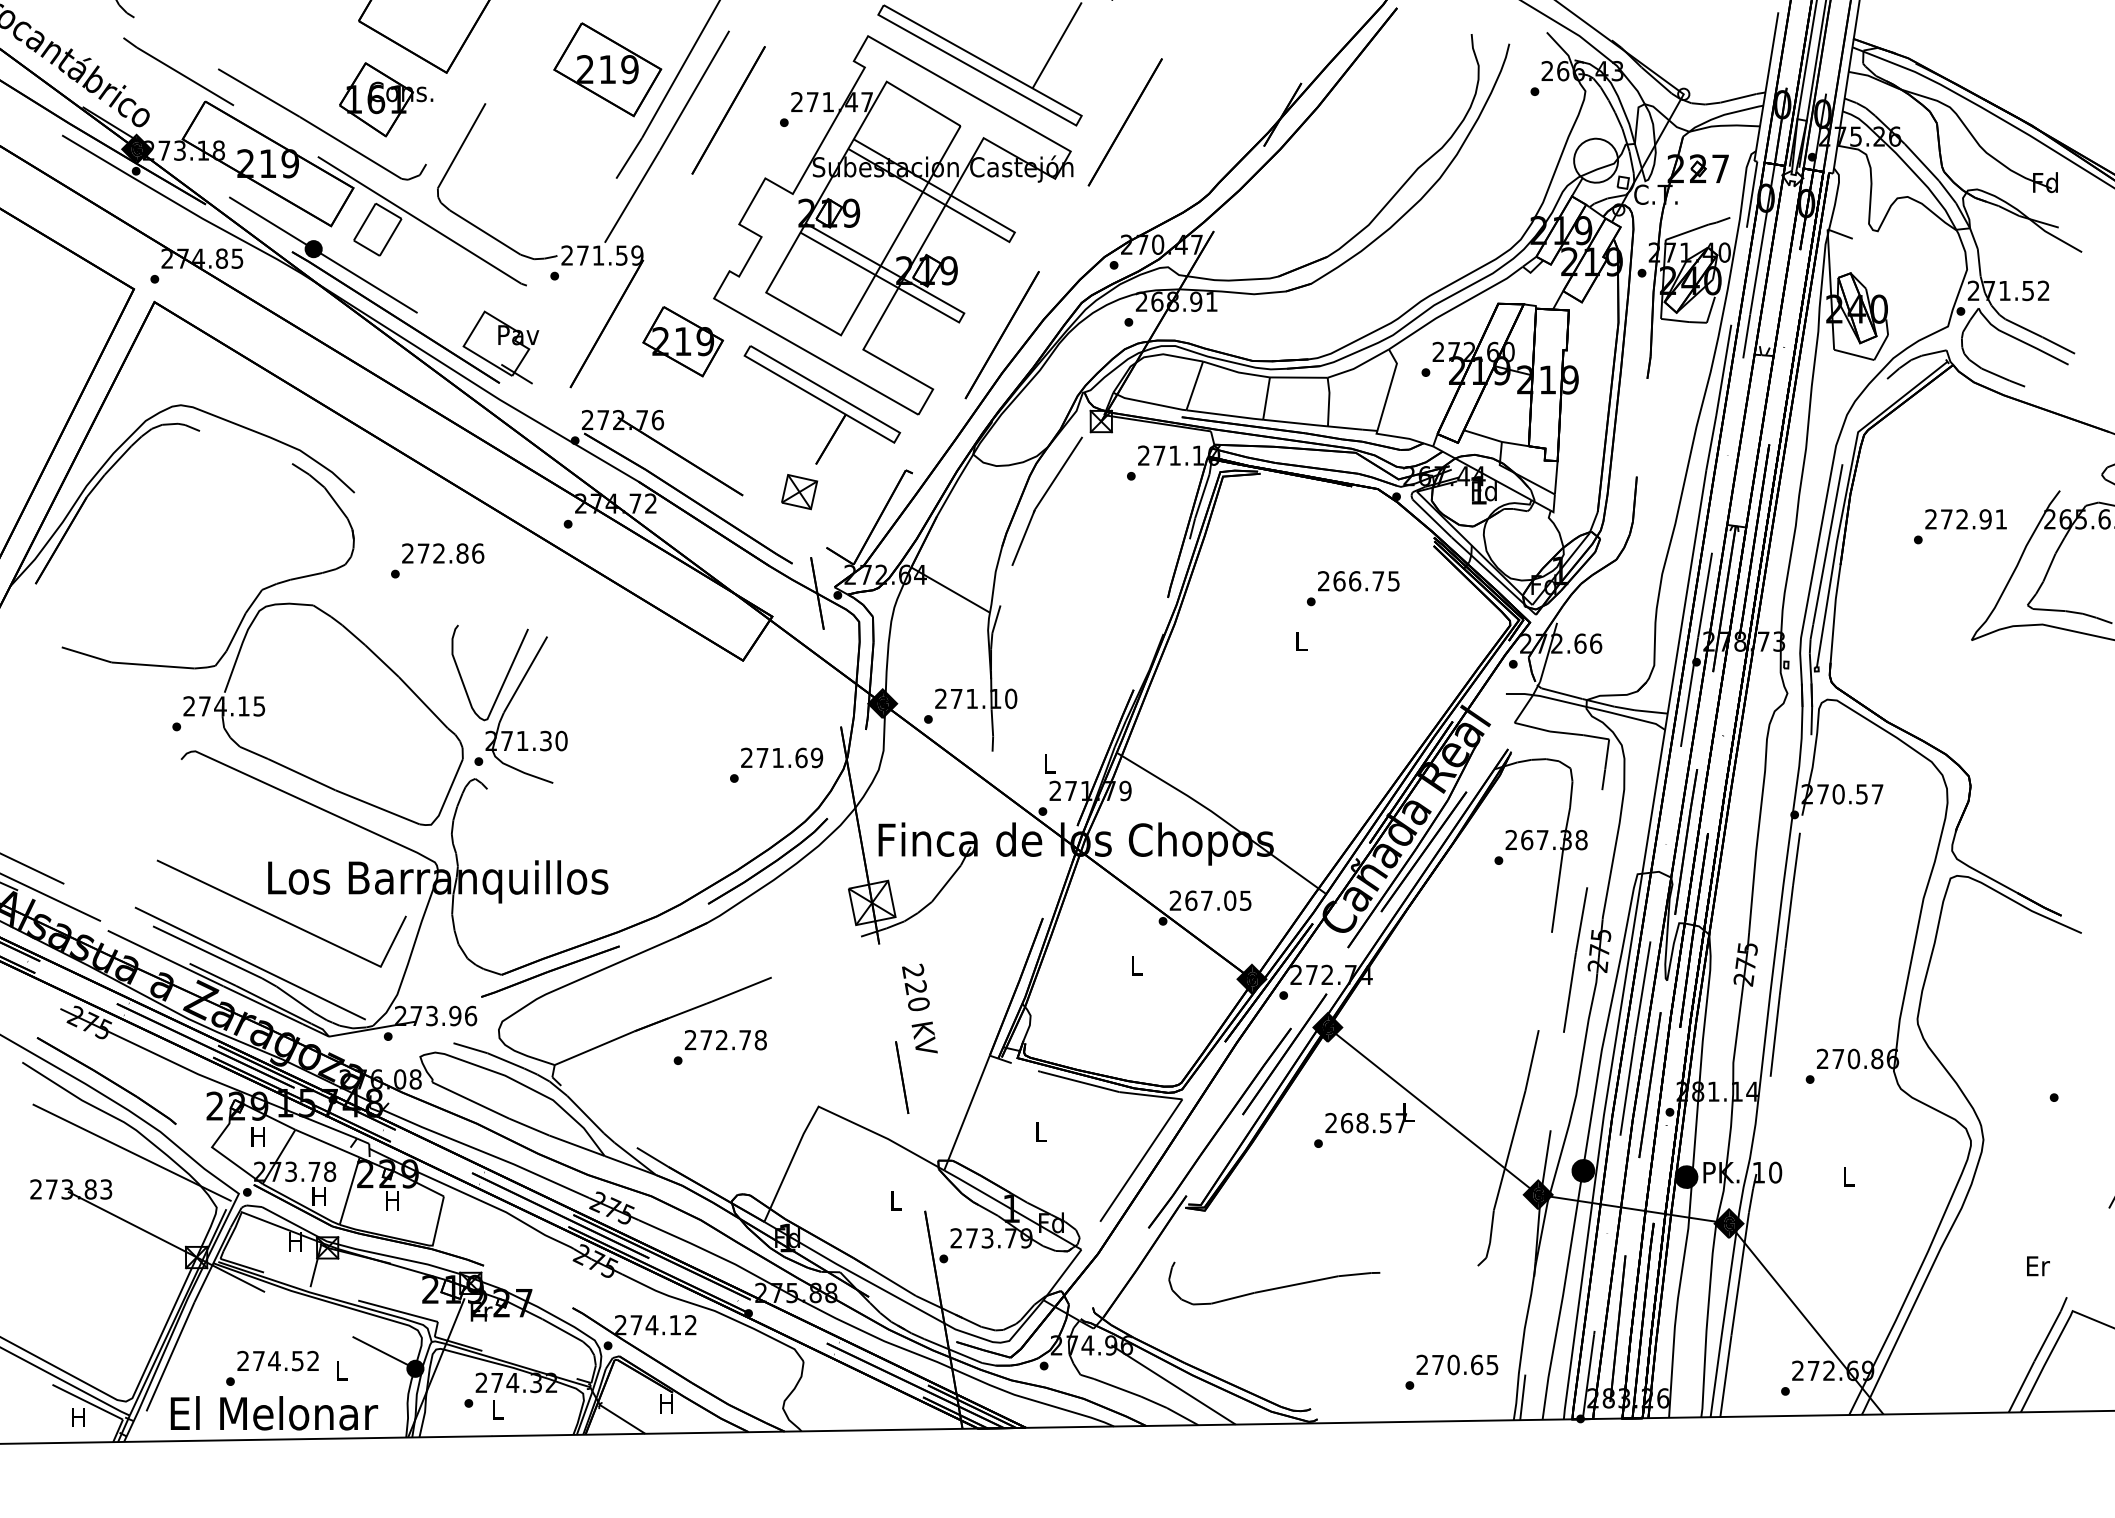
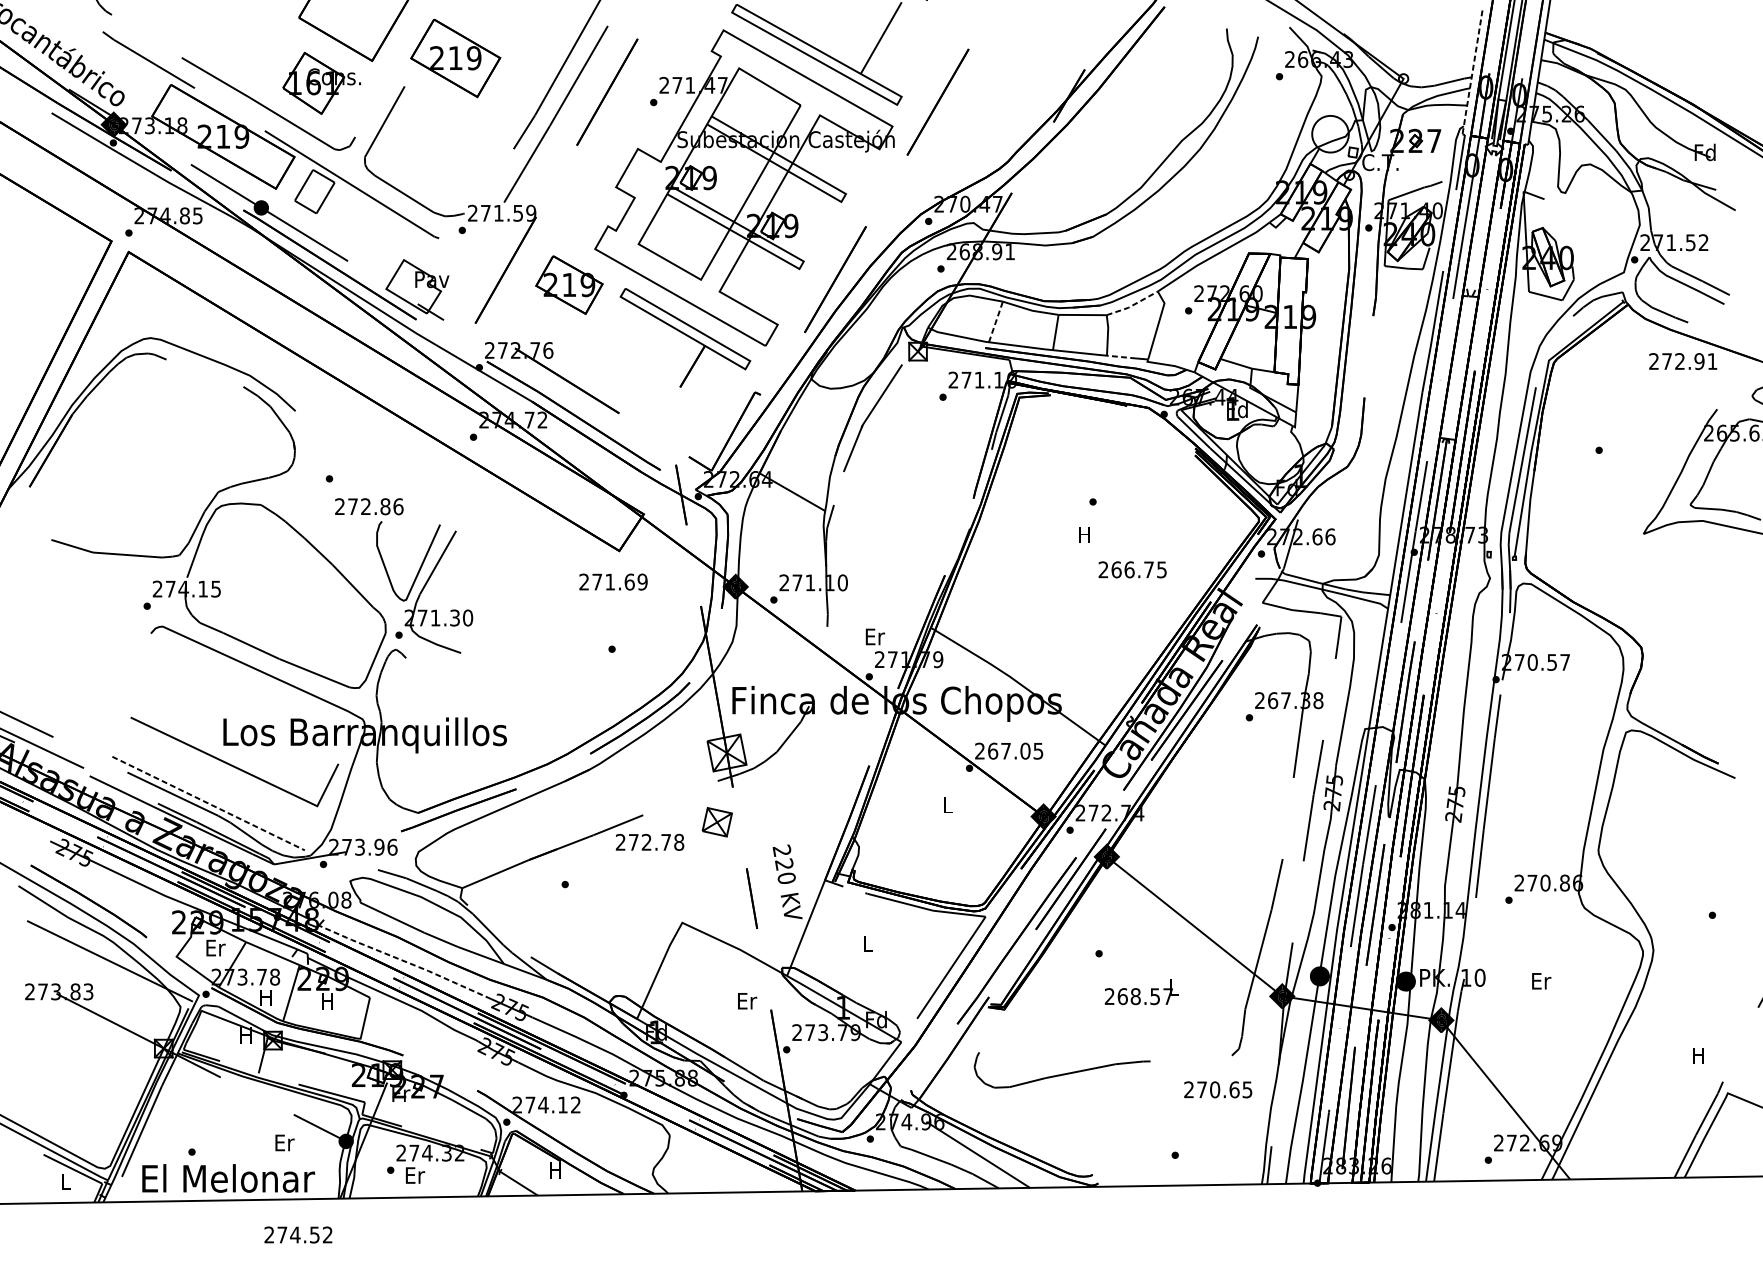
part: (607, 69) -> (455, 58), moved
line: (1766, 87) -> (1472, 73), solid -> dashed
line: (1358, 366) -> (1132, 305), solid -> dashed
line: (1194, 385) -> (995, 321), solid -> dashed
line: (1345, 428) -> (1121, 357), solid -> dashed
part: (799, 492) -> (717, 822), moved
text: (1965, 519) -> (1682, 361), moved
text: (443, 553) -> (369, 506), moved
text: (1358, 581) -> (1132, 570), moved
text: (1300, 641) -> (1084, 535), L -> H
text: (782, 757) -> (613, 581), moved
text: (1049, 763) -> (874, 636), L -> Er
line: (250, 963) -> (208, 803), solid -> dashed
text: (919, 1008) -> (787, 881), moved
text: (725, 1040) -> (649, 842), moved
text: (1369, 1118) -> (1141, 992), moved
text: (258, 1136) -> (215, 947), H -> Er
line: (486, 1153) -> (405, 961), solid -> dashed
text: (1848, 1176) -> (1540, 981), L -> Er
text: (896, 1200) -> (747, 1001), L -> Er
text: (2038, 1266) -> (1699, 1056), Er -> H
text: (277, 1360) -> (297, 1234), moved
text: (1457, 1364) -> (1218, 1089), moved
text: (341, 1370) -> (284, 1142), L -> Er
text: (498, 1409) -> (415, 1175), L -> Er
text: (78, 1417) -> (65, 1181), H -> L

